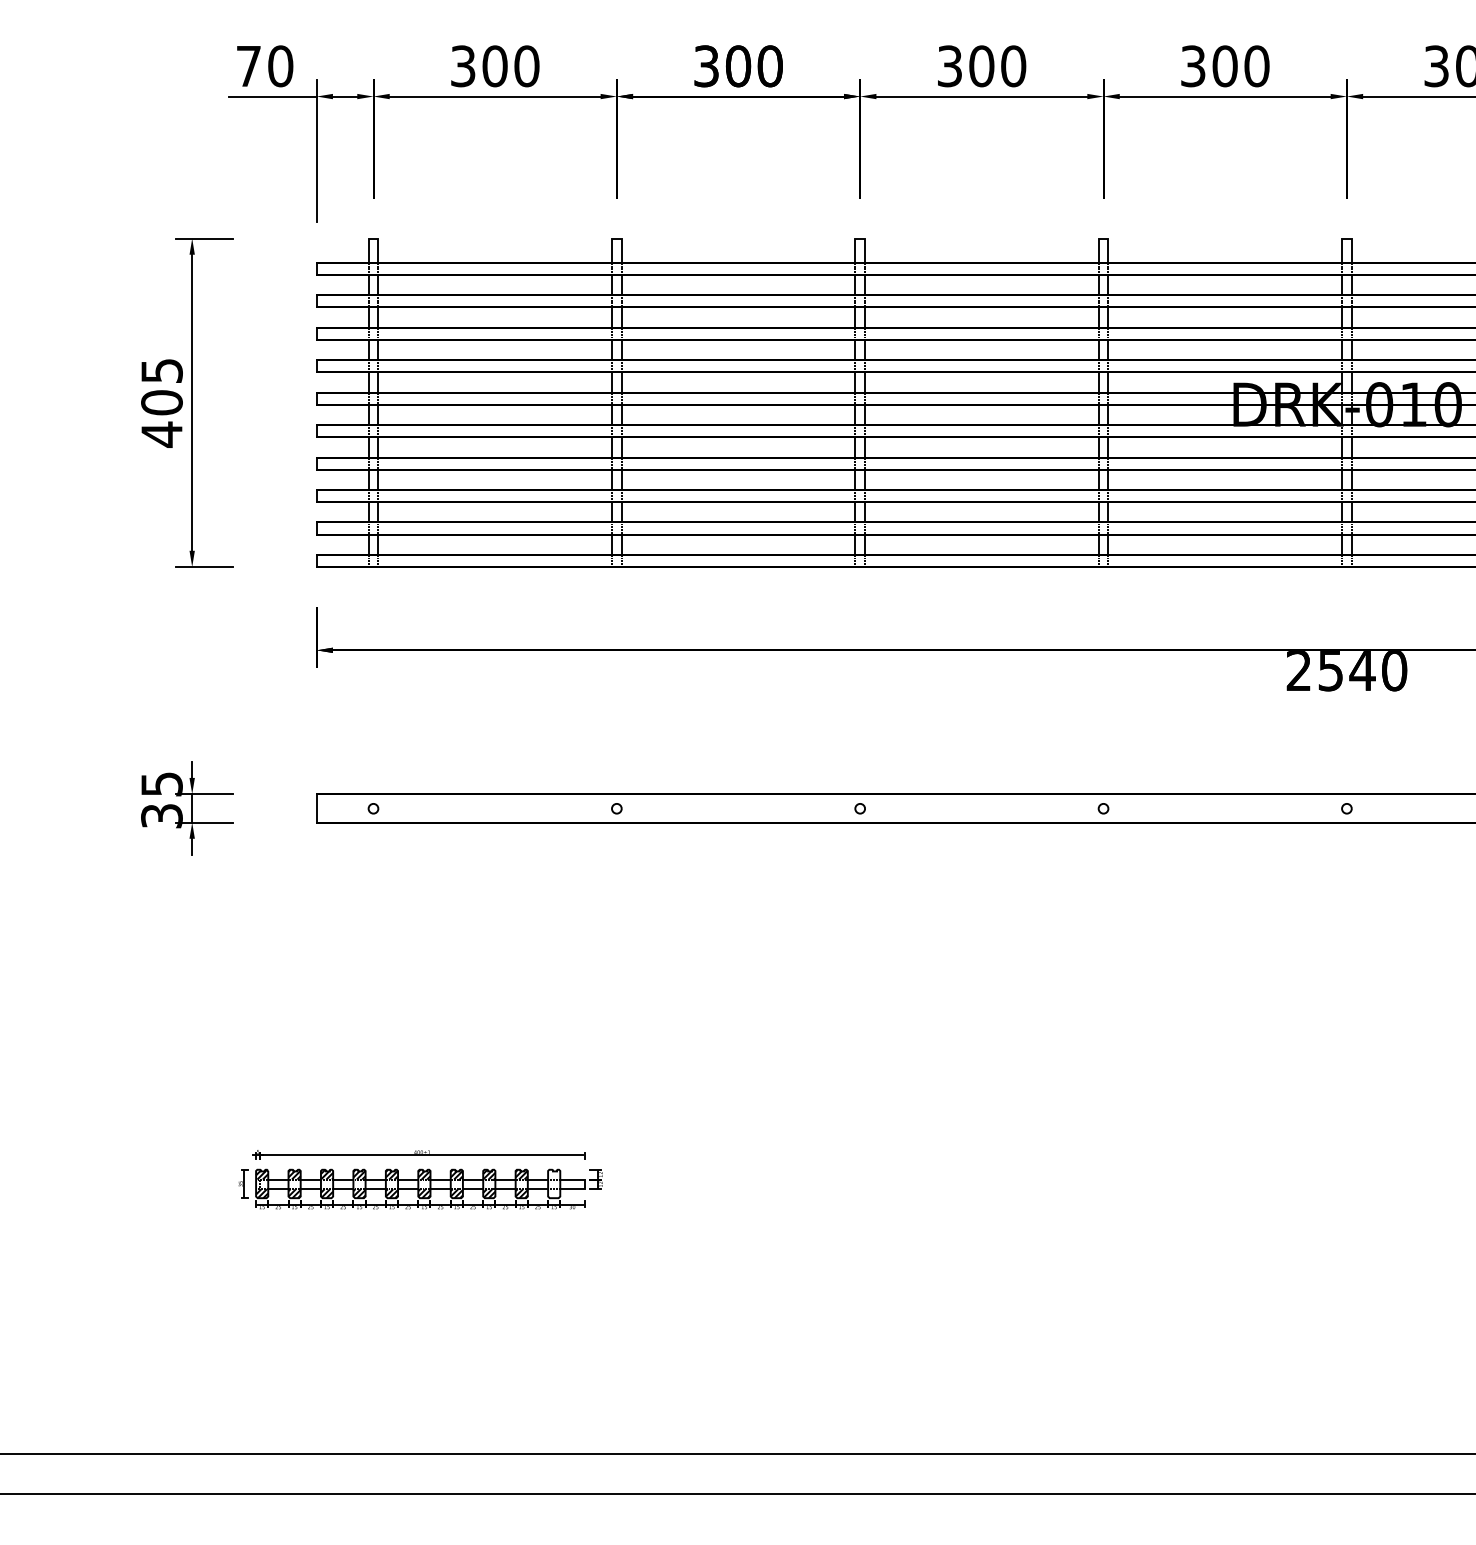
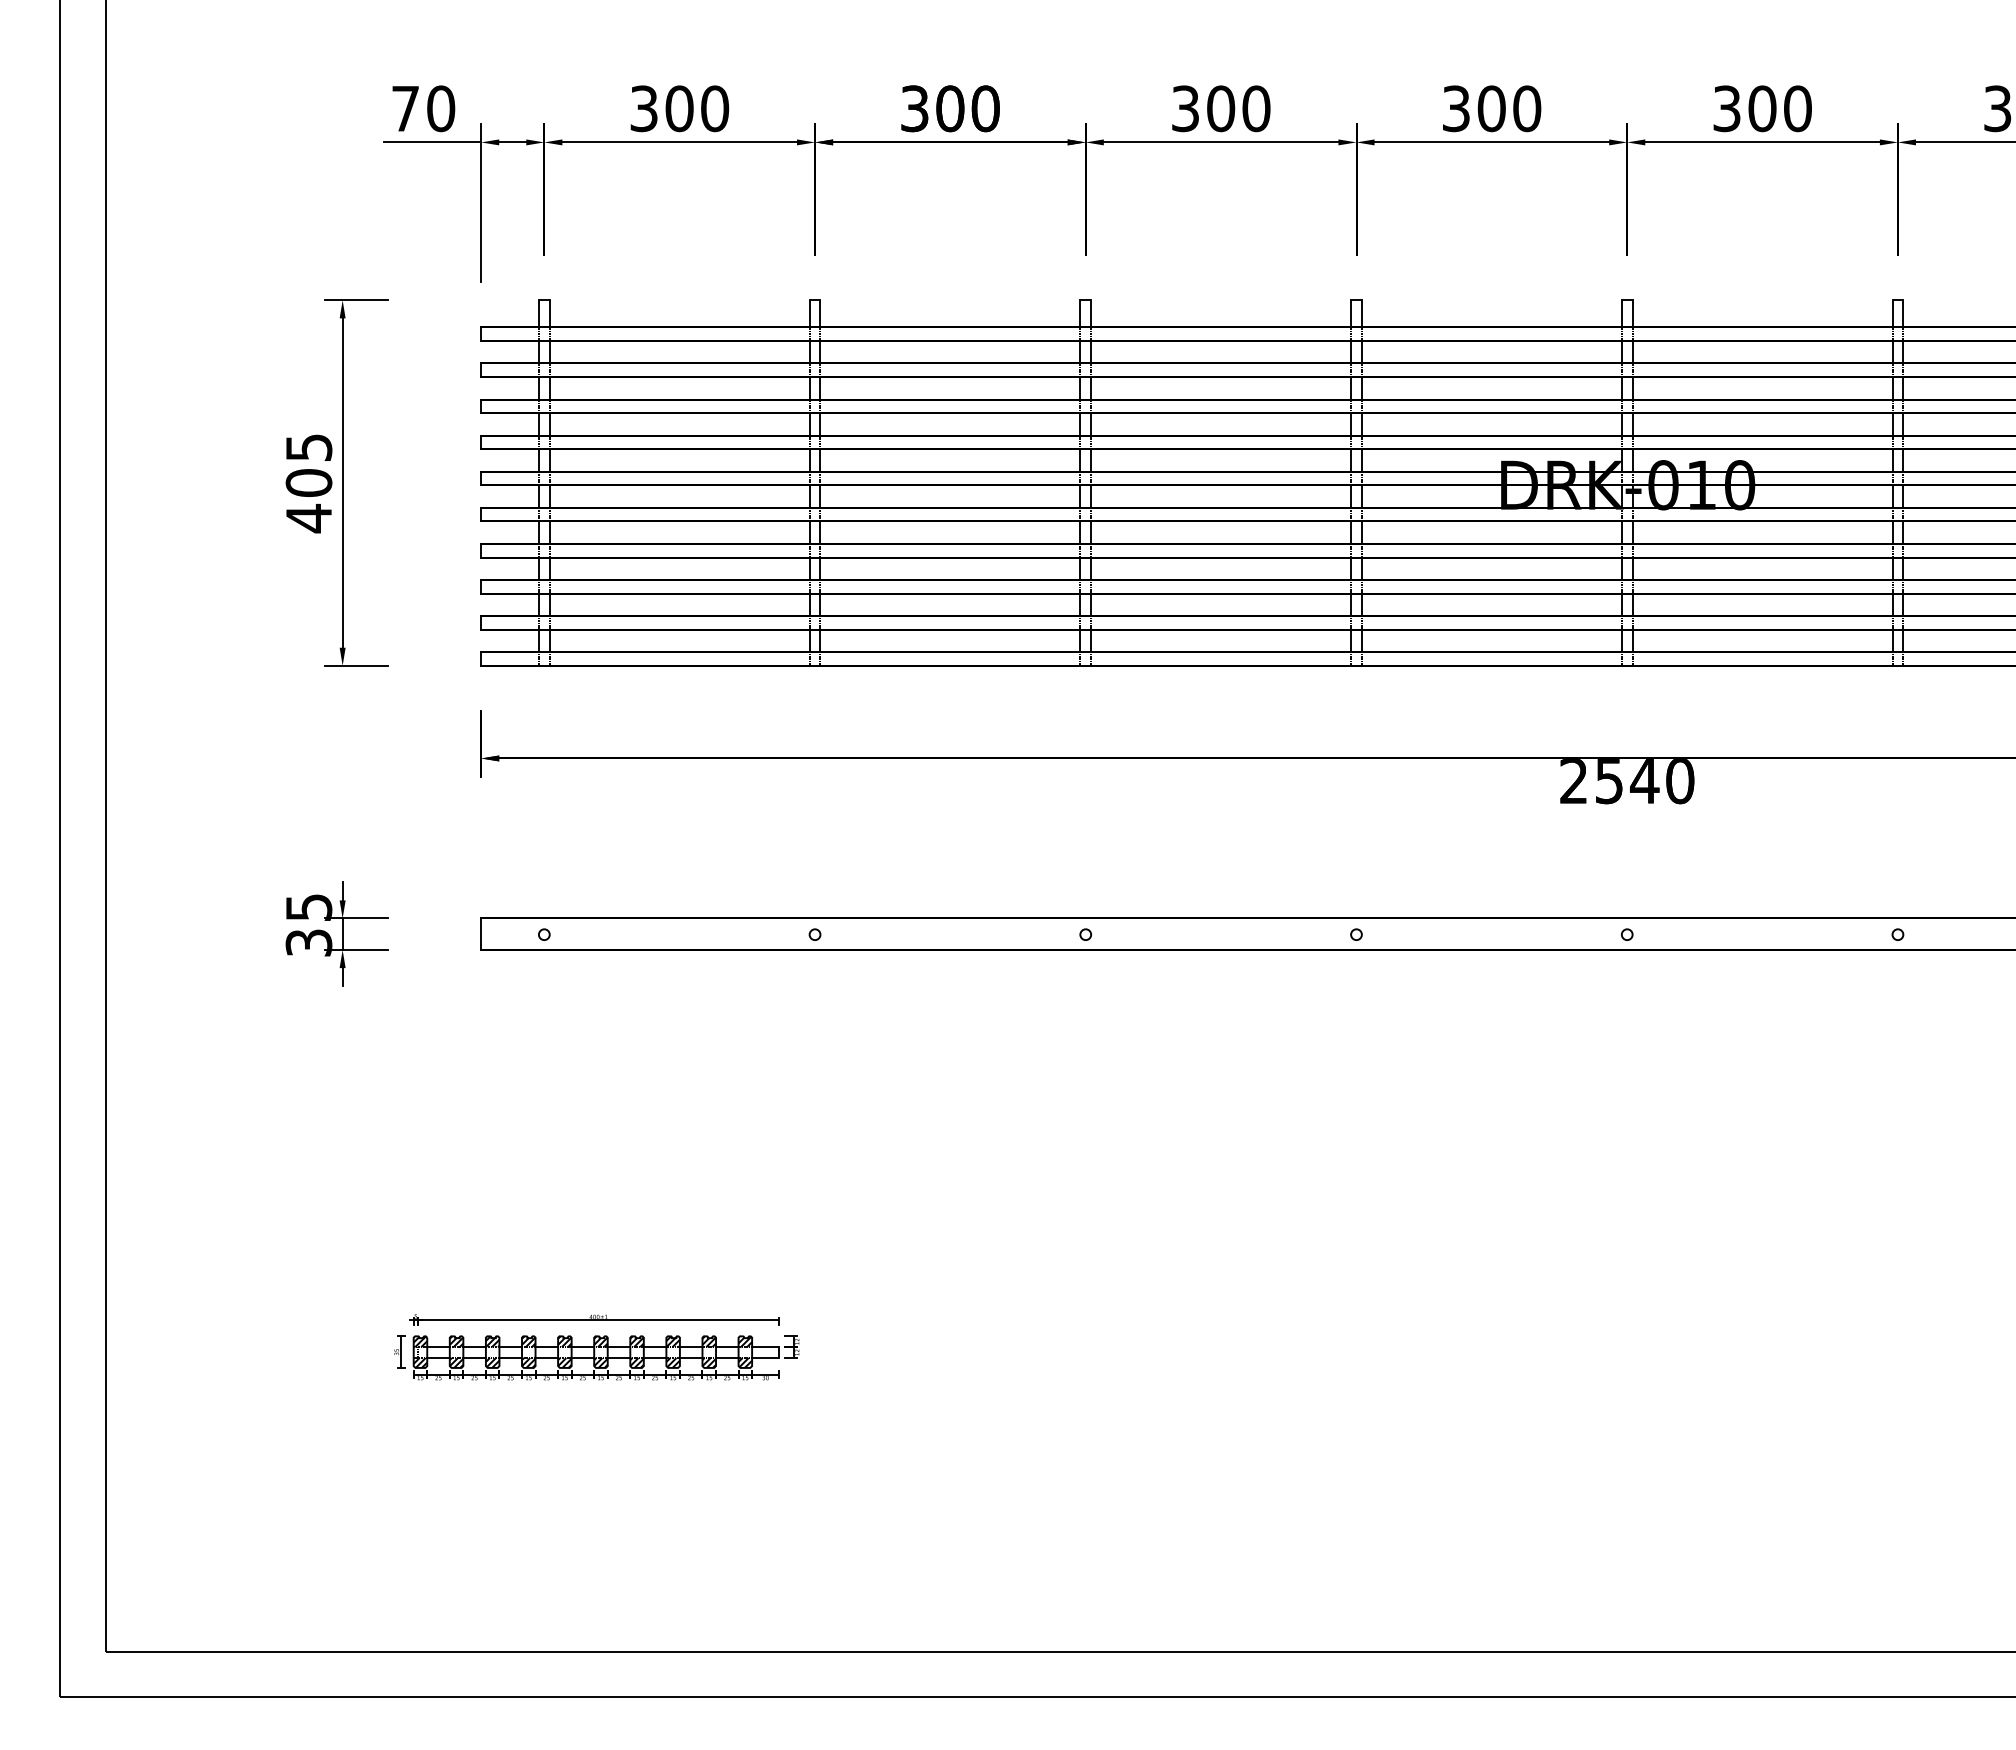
hatch: (554, 1174) -> (745, 1341), added
hatch: (554, 1193) -> (745, 1362), added

